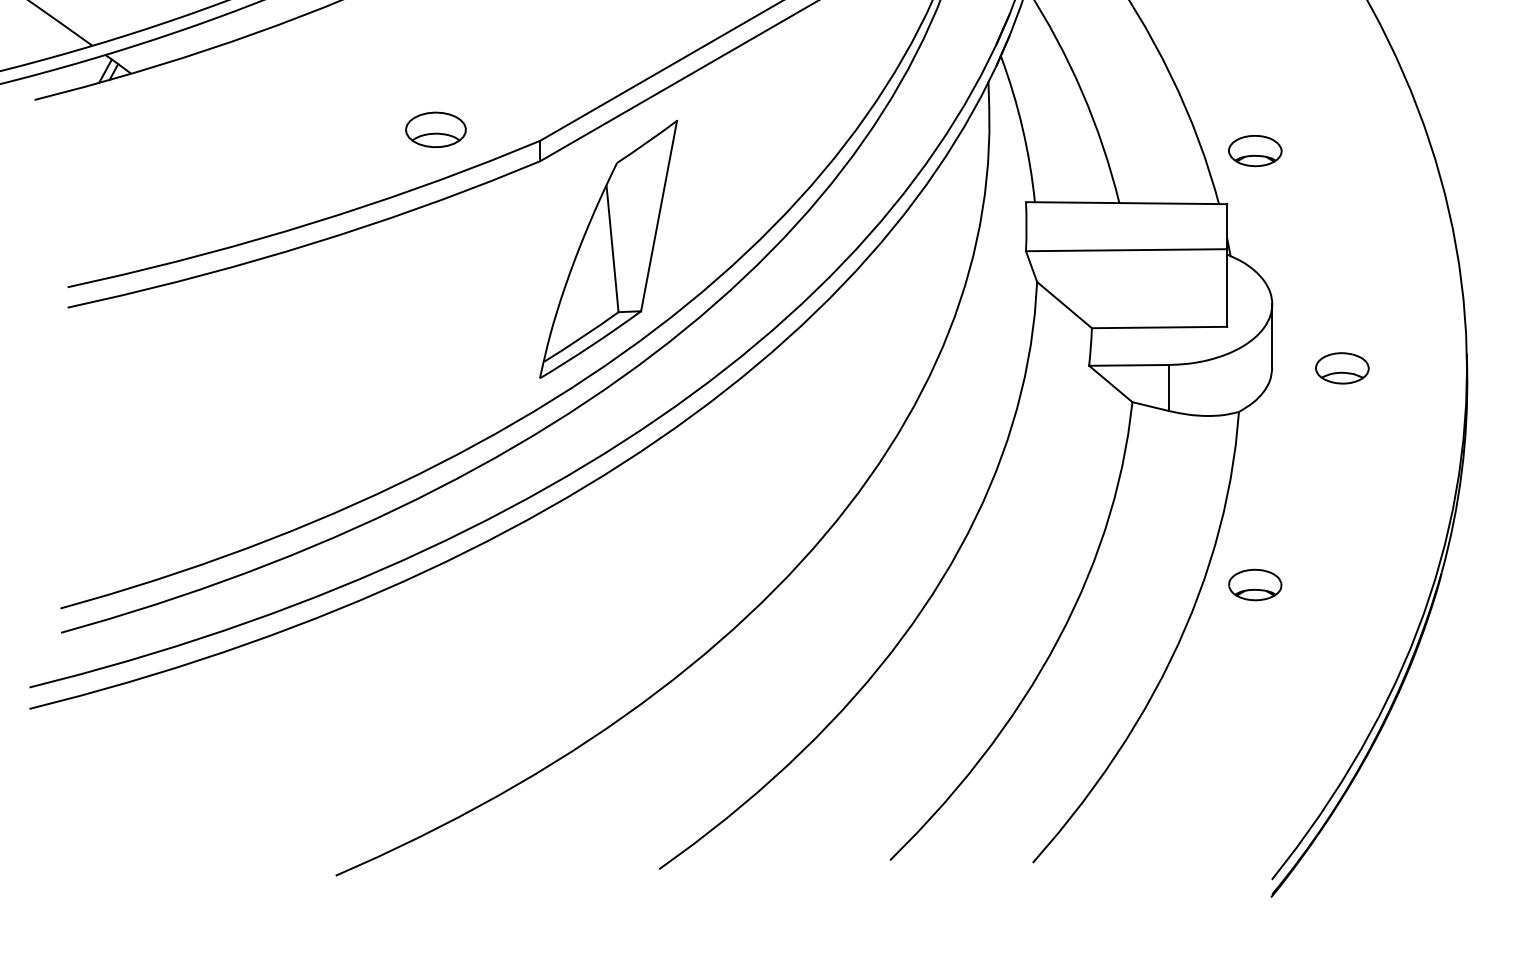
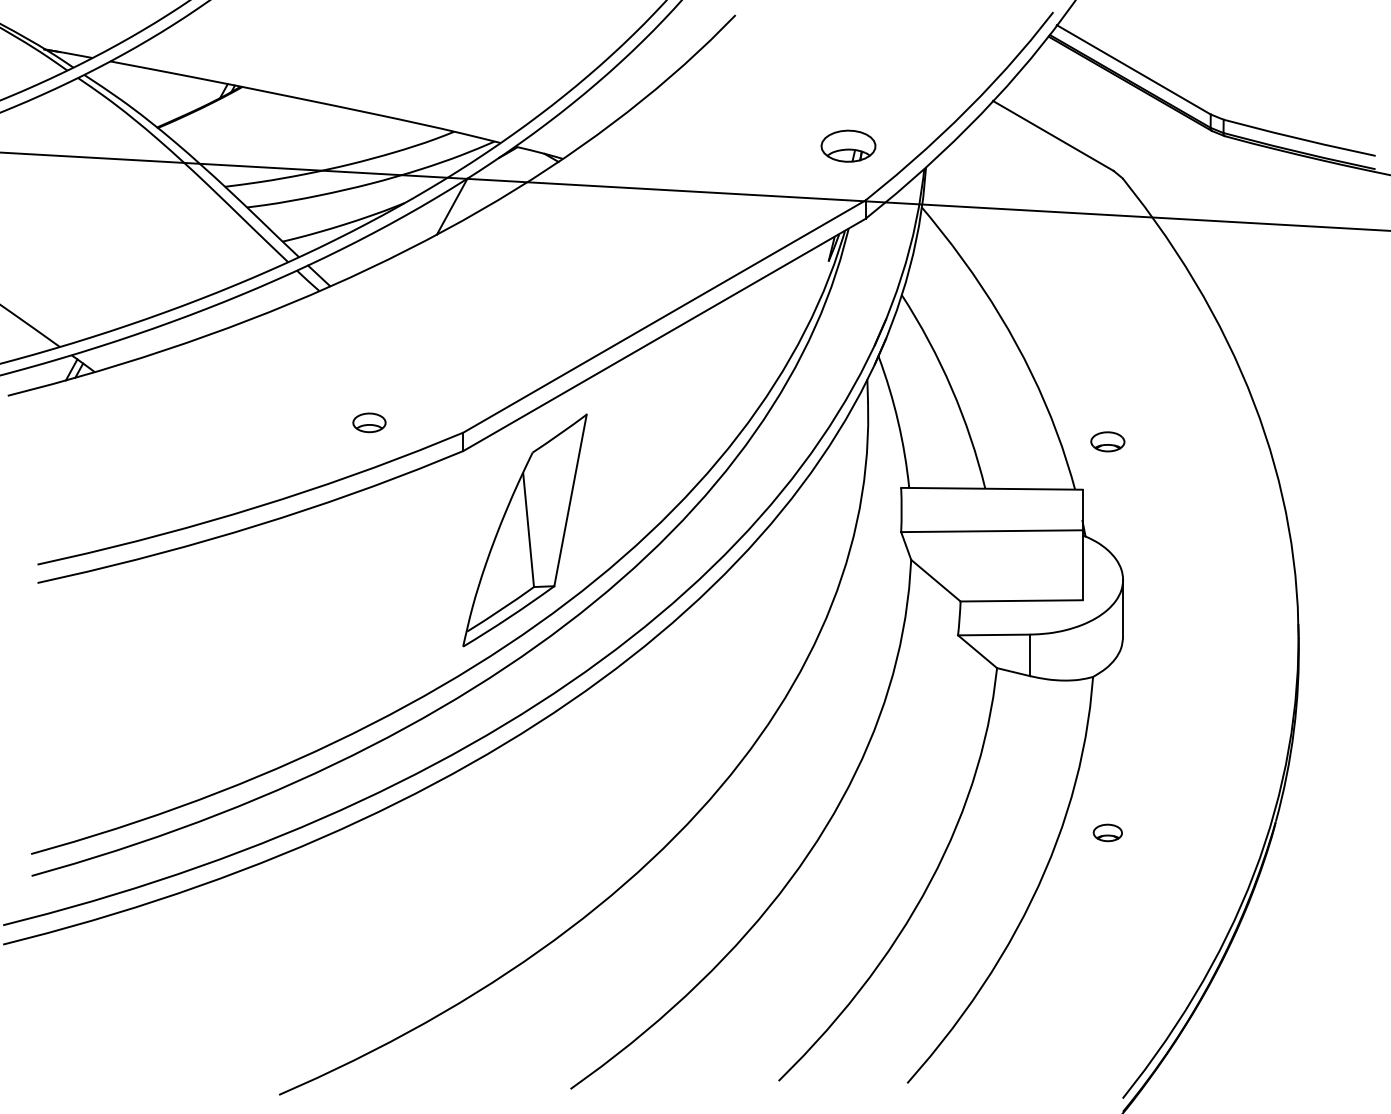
part: (435, 129) -> (369, 422), size x0.6
part: (1254, 150) -> (1107, 441), size x0.7
part: (1341, 368) -> (1185, 637), removed
part: (1254, 584) -> (1107, 832), size x0.6

